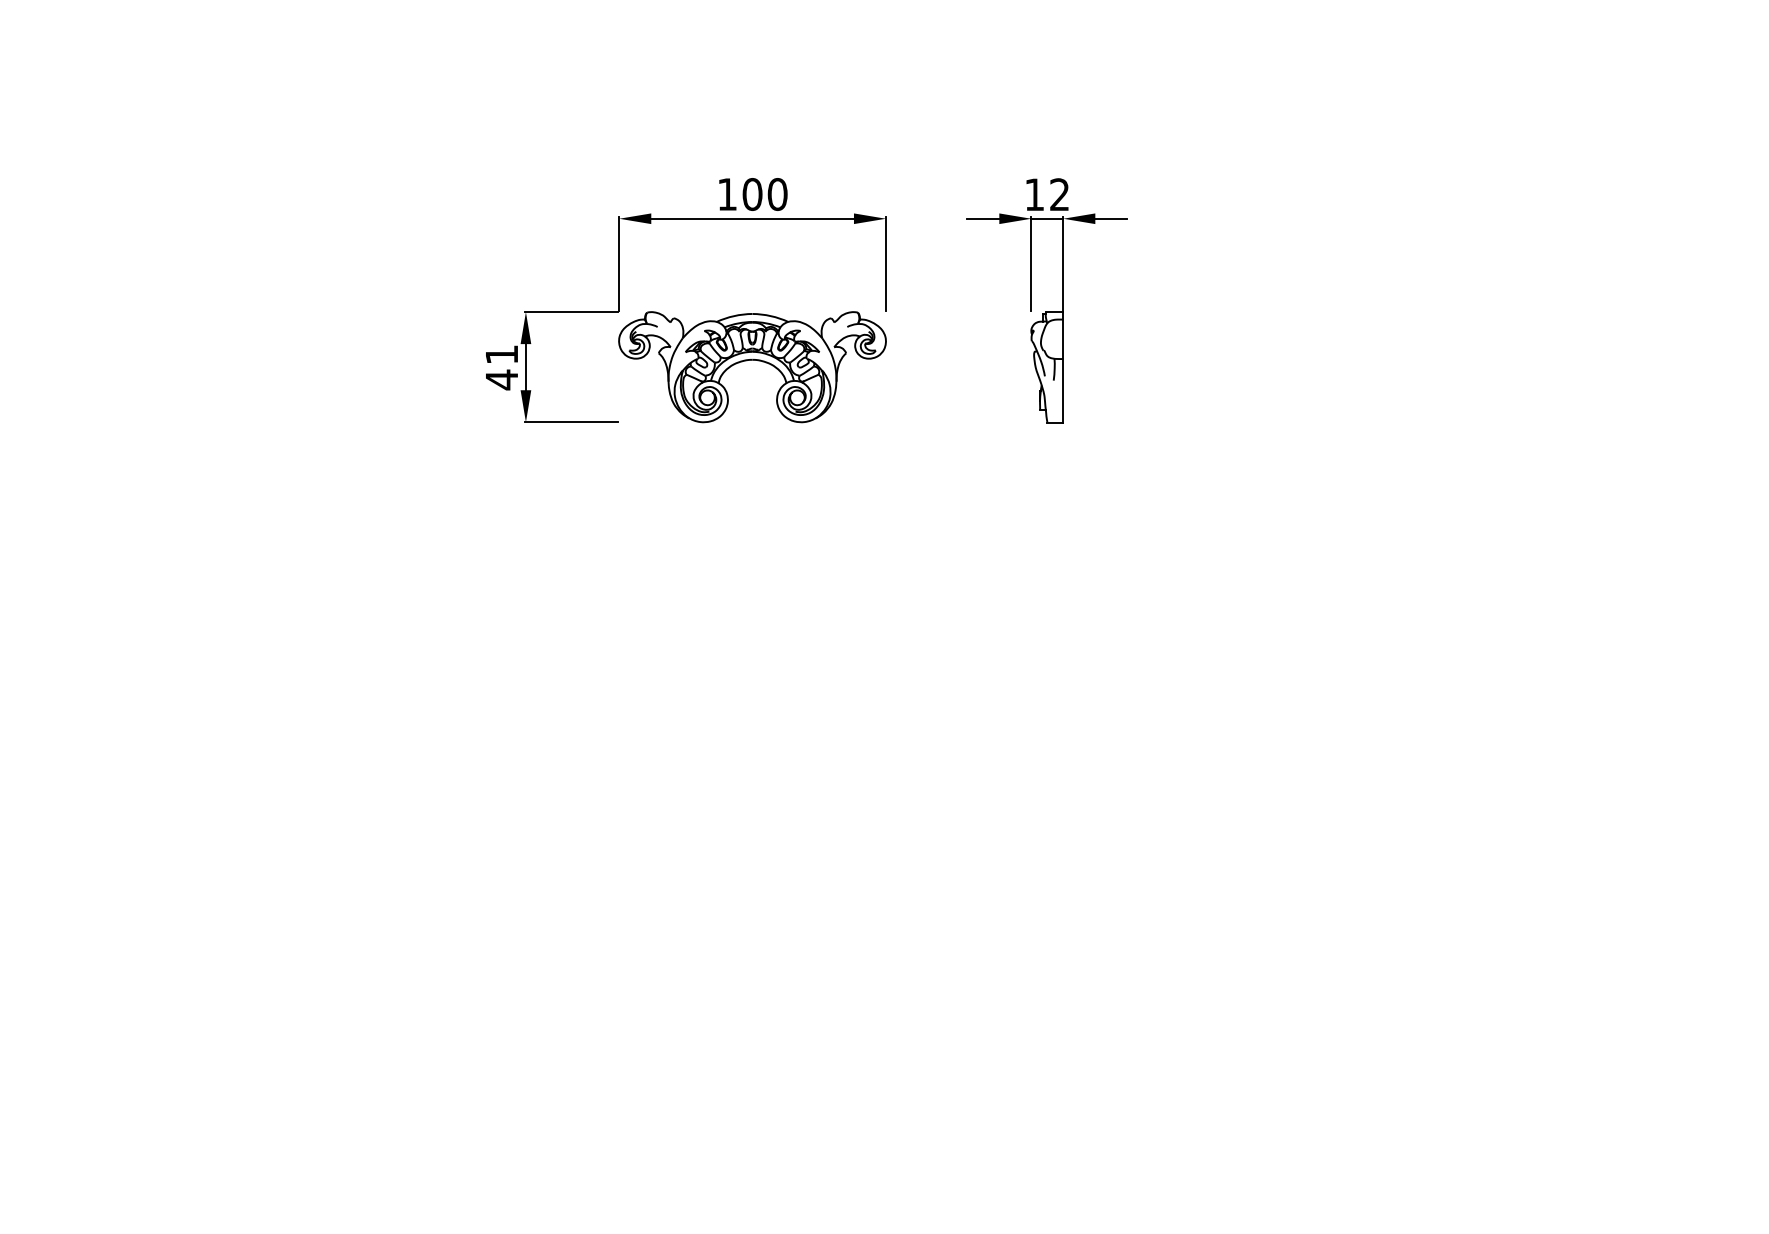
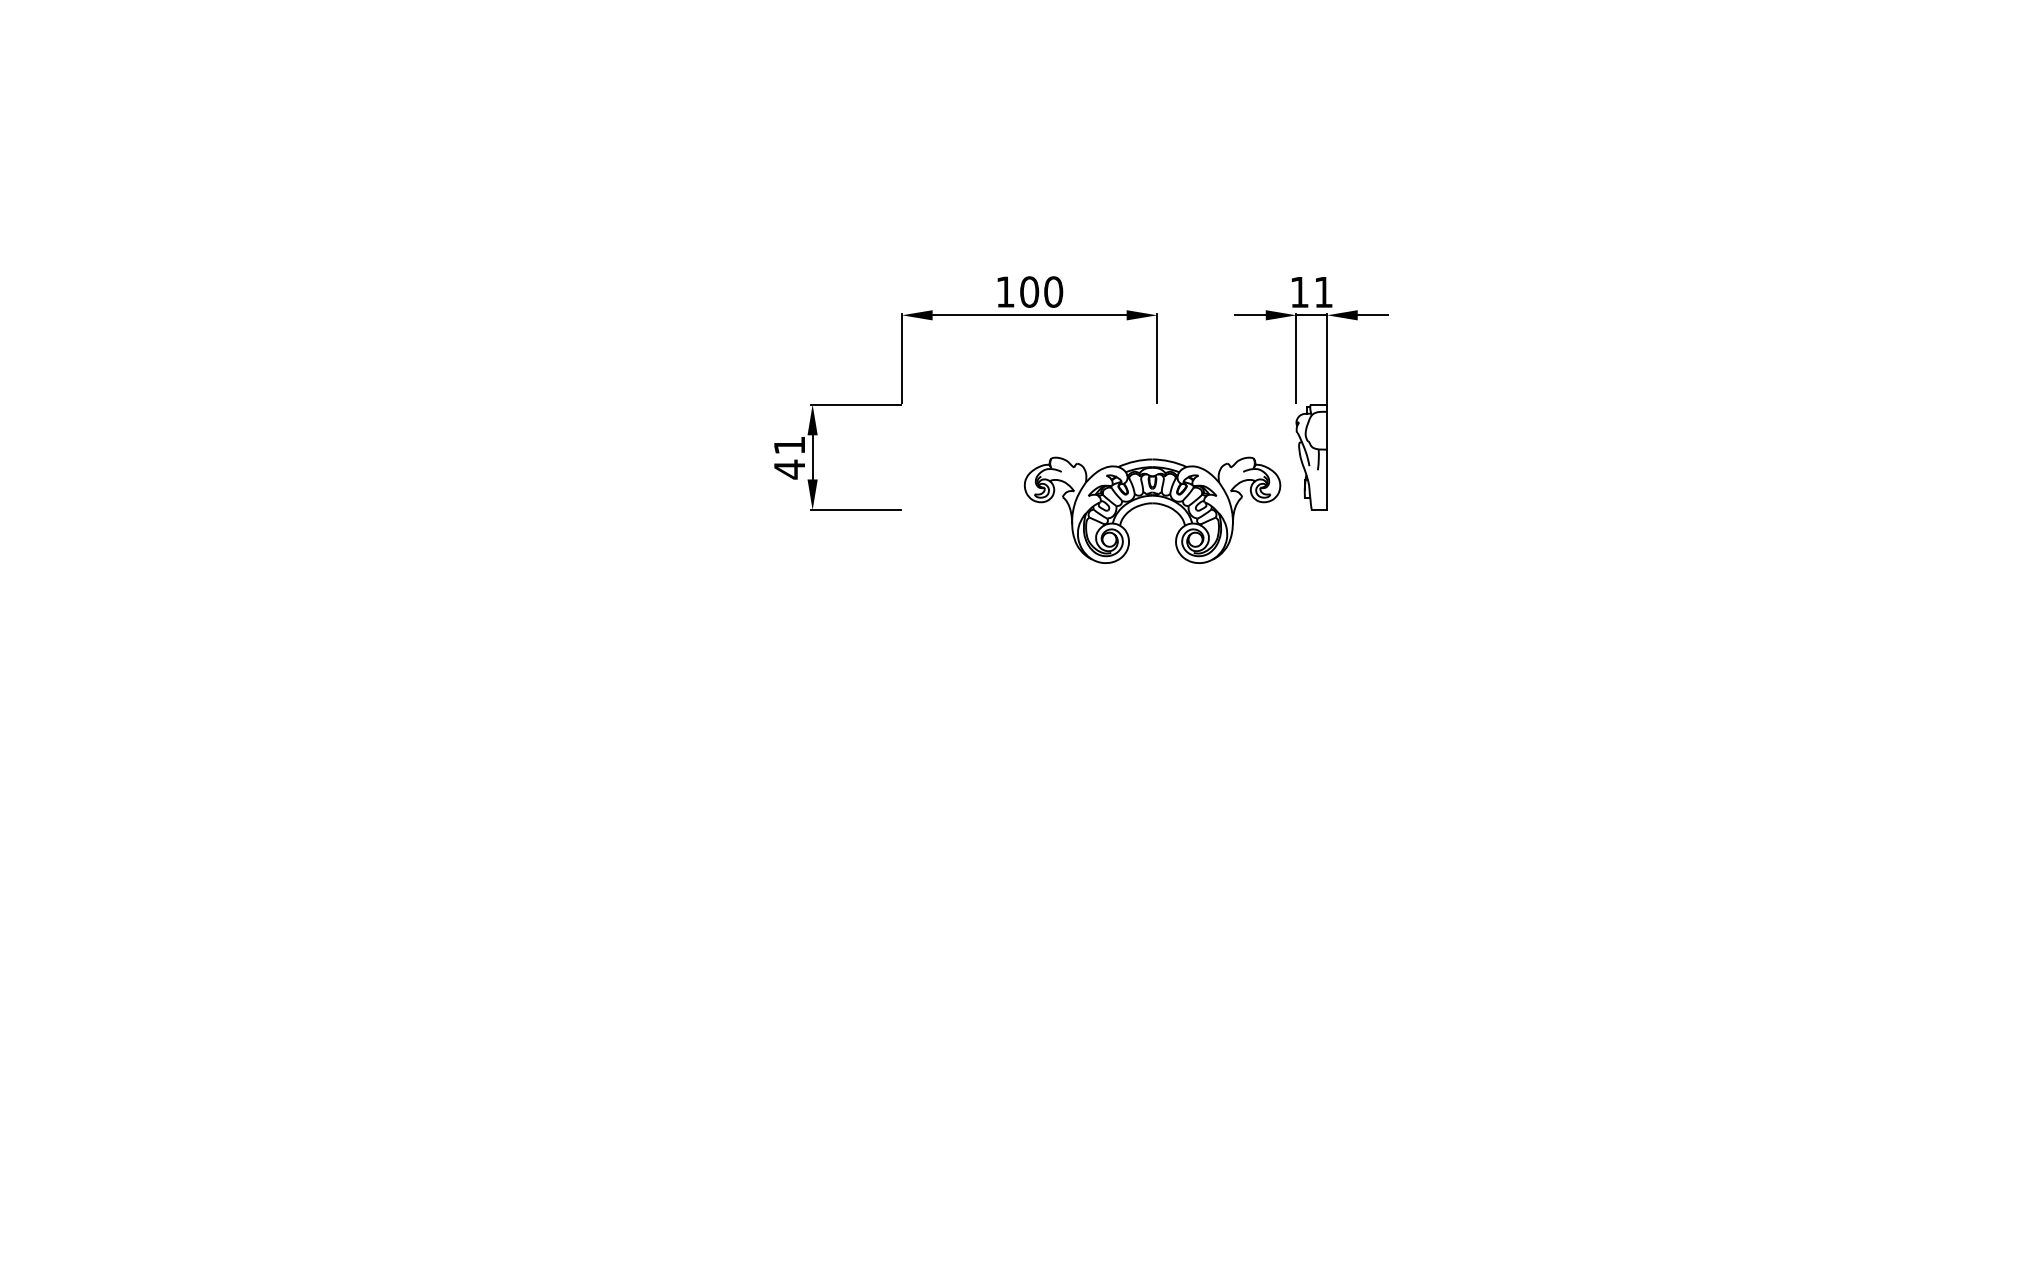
text: (1059, 193) -> (1323, 291), 12 -> 11
part: (752, 366) -> (1152, 509), moved

